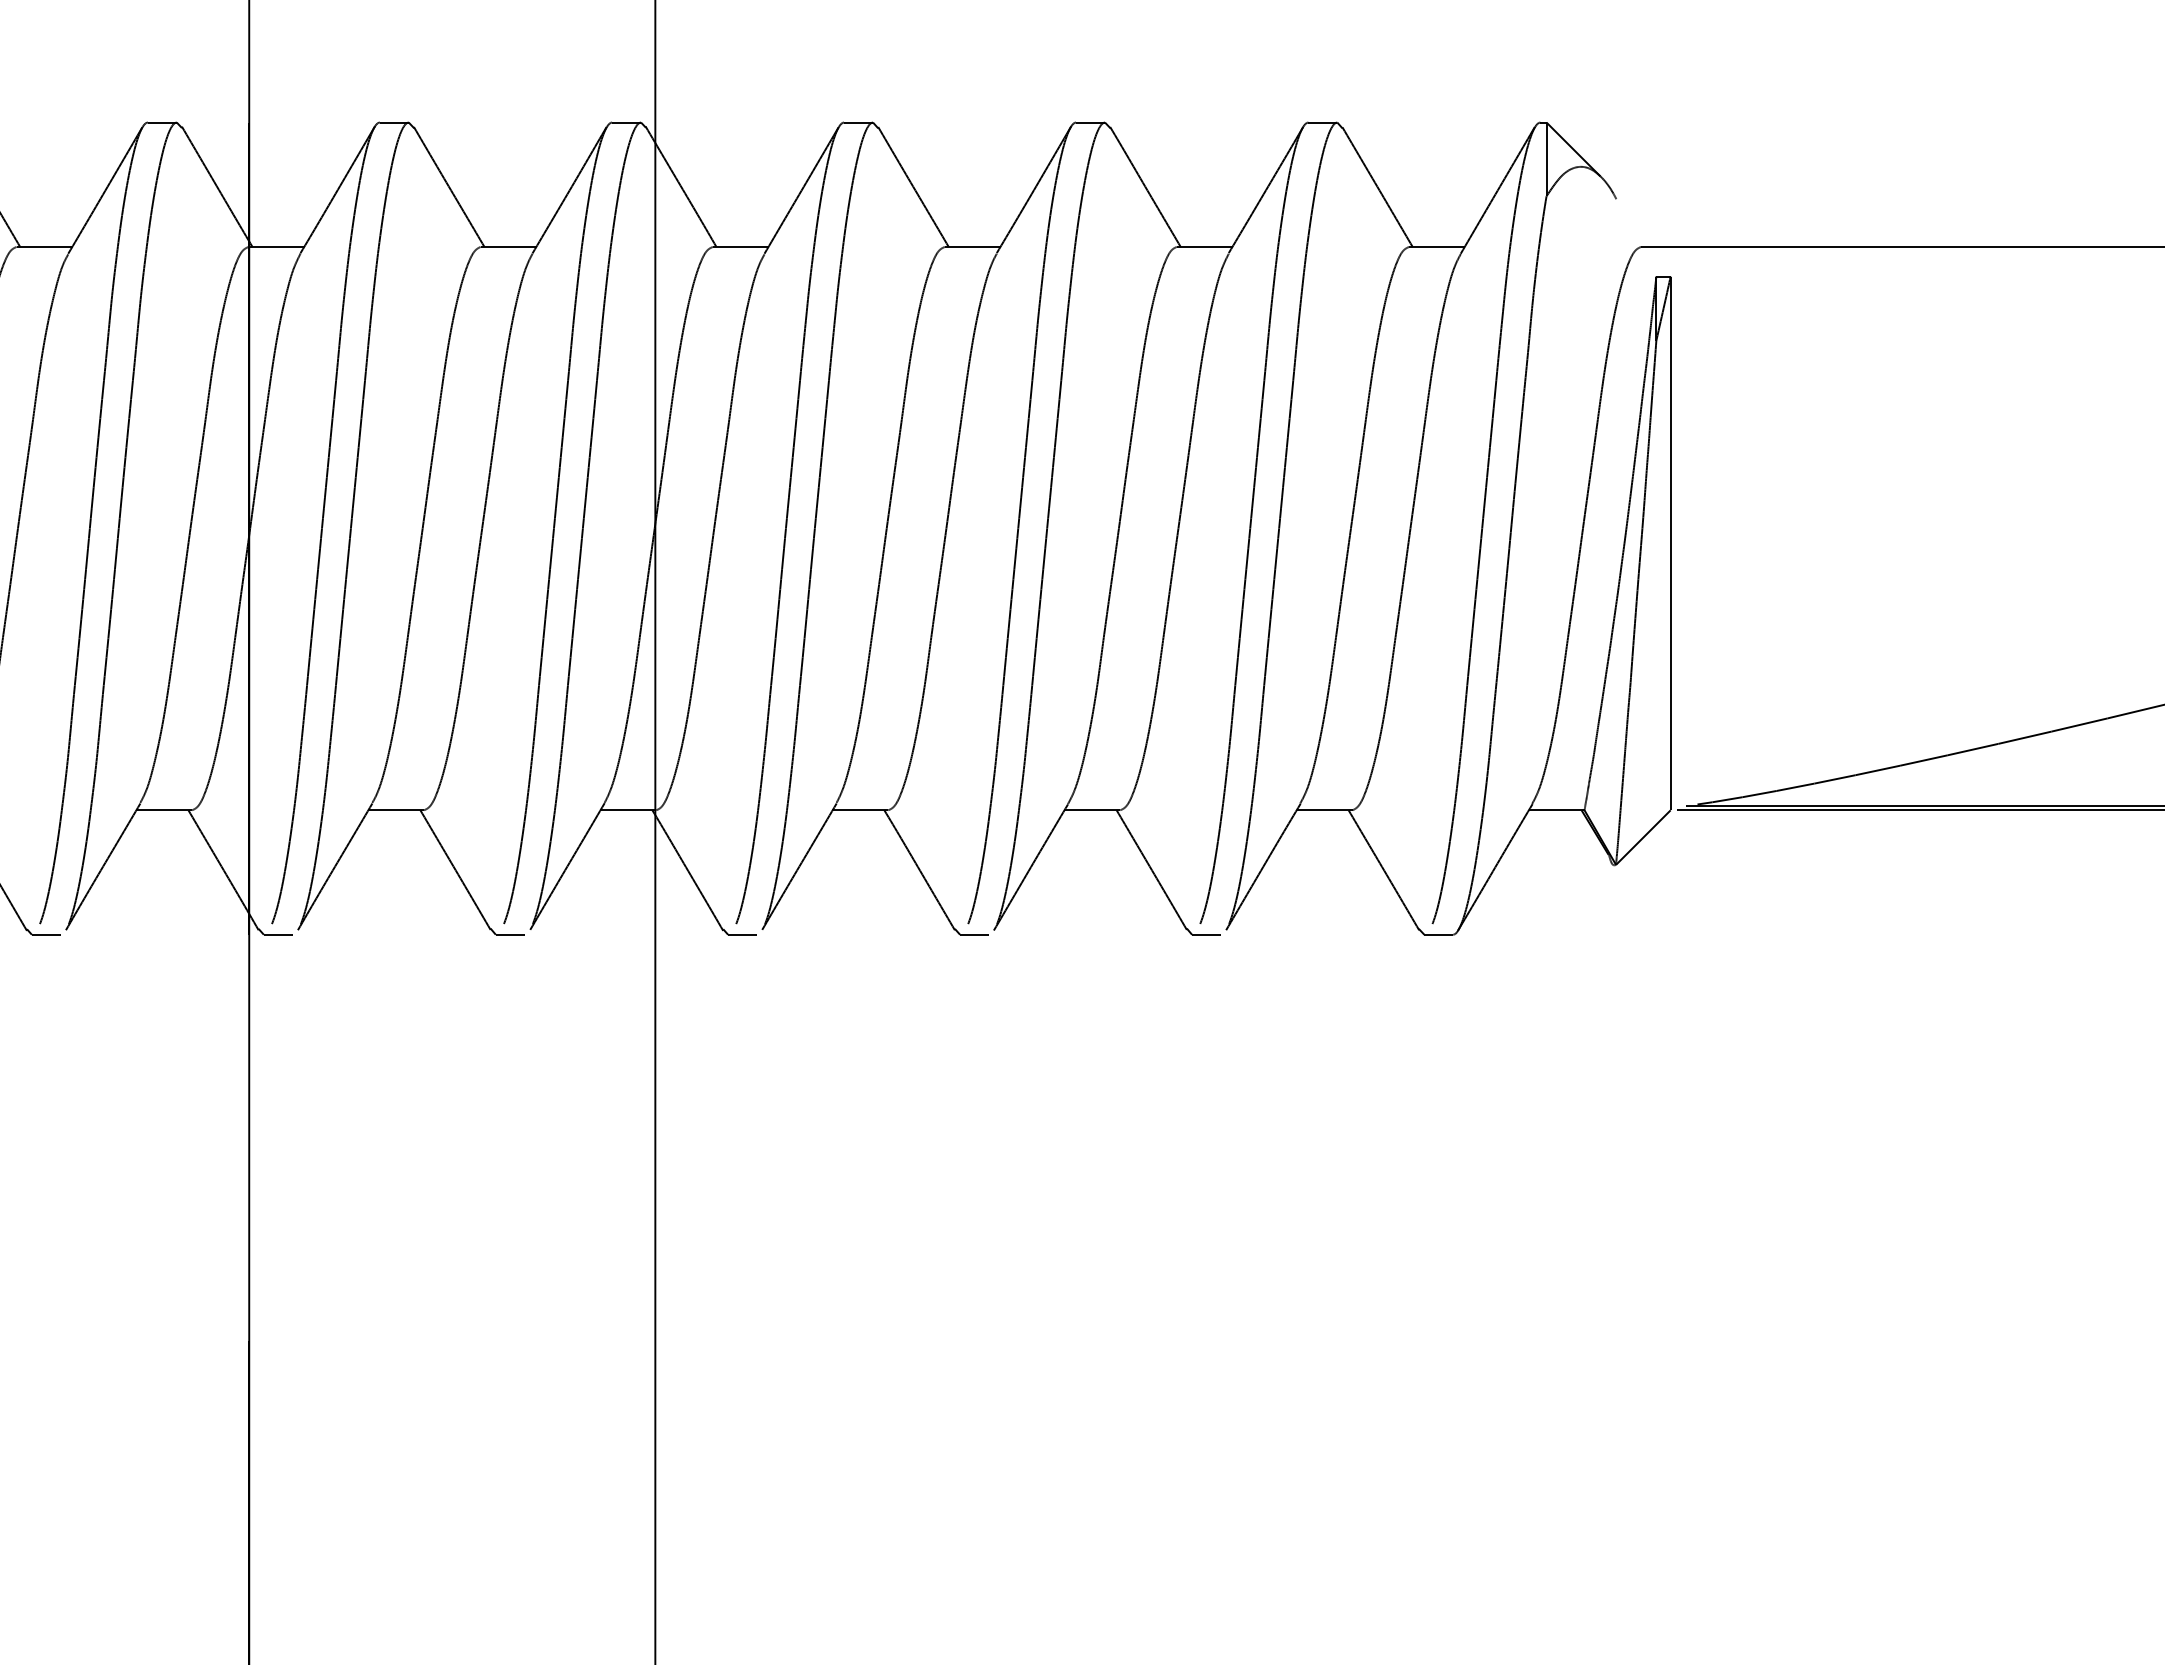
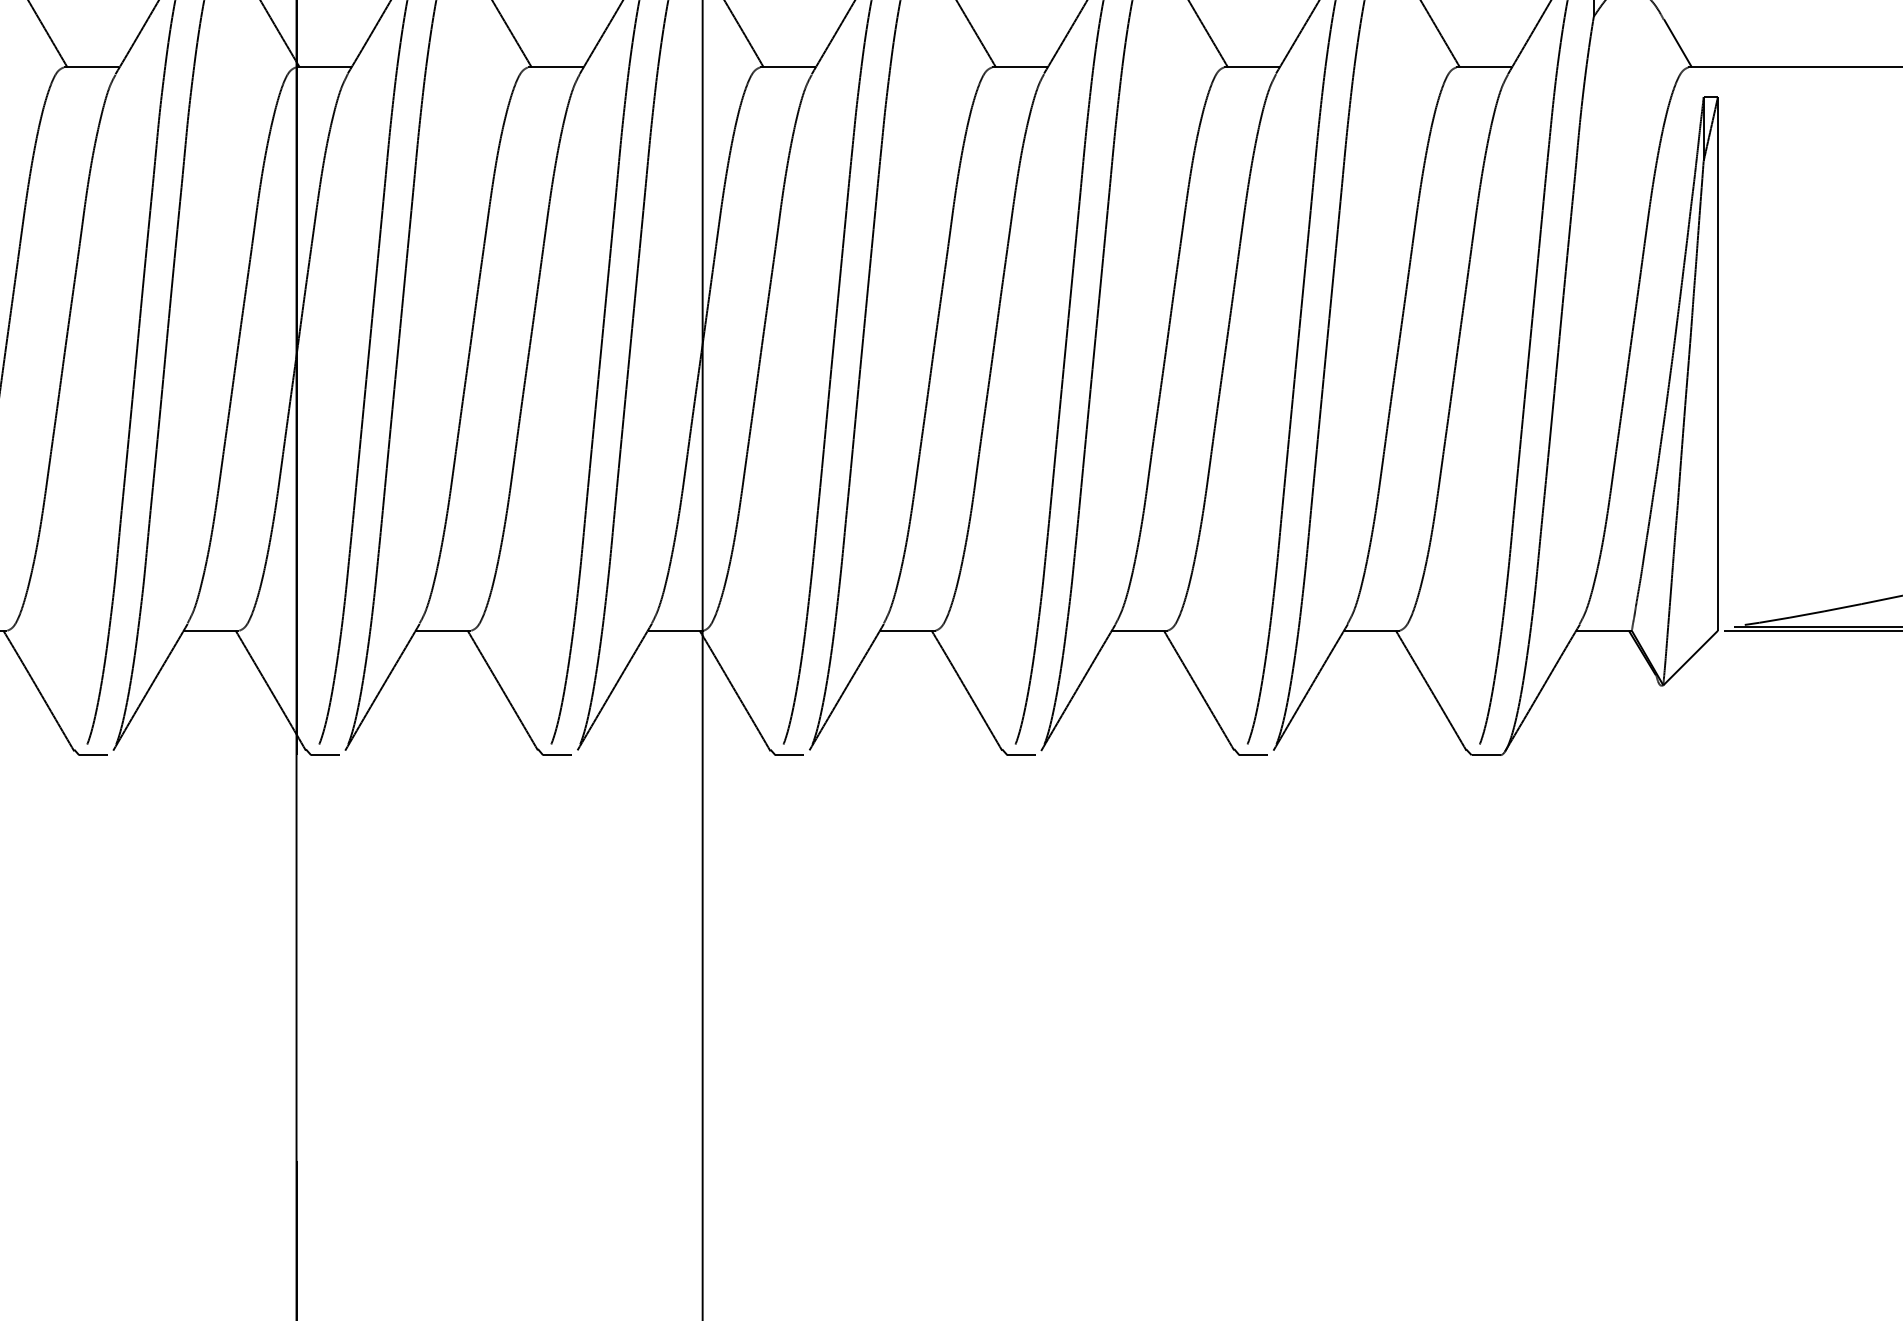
line: (1630, 222) -> (1677, 42), added

